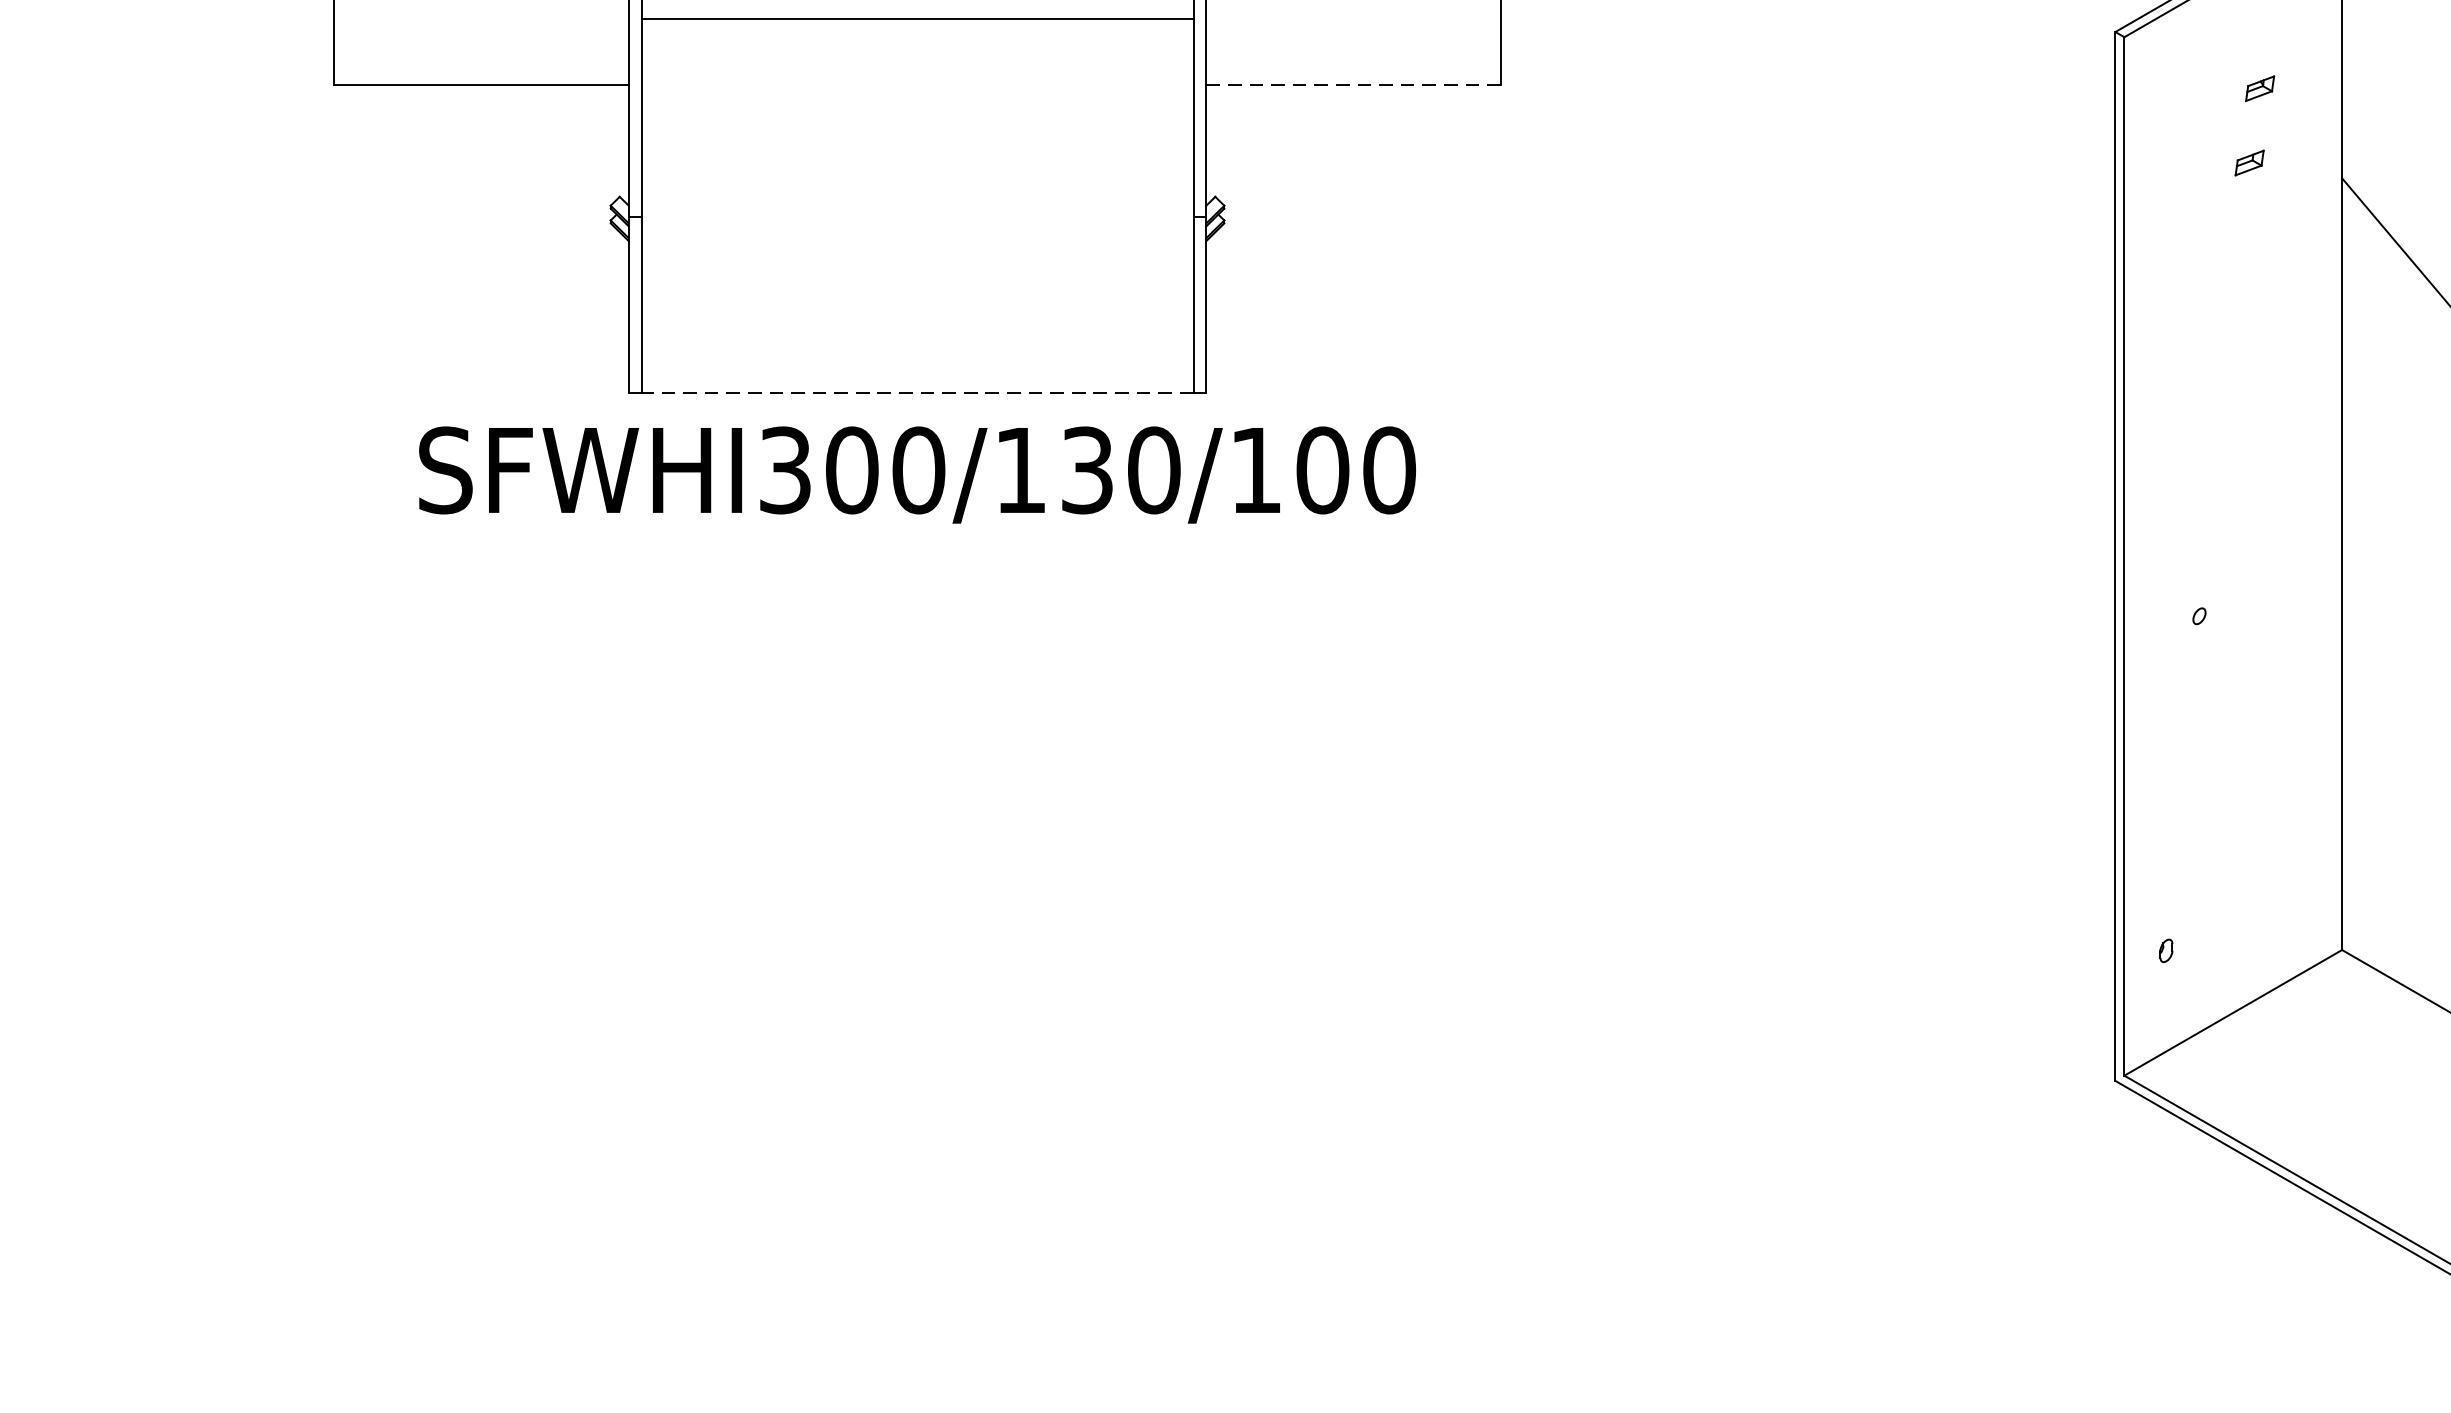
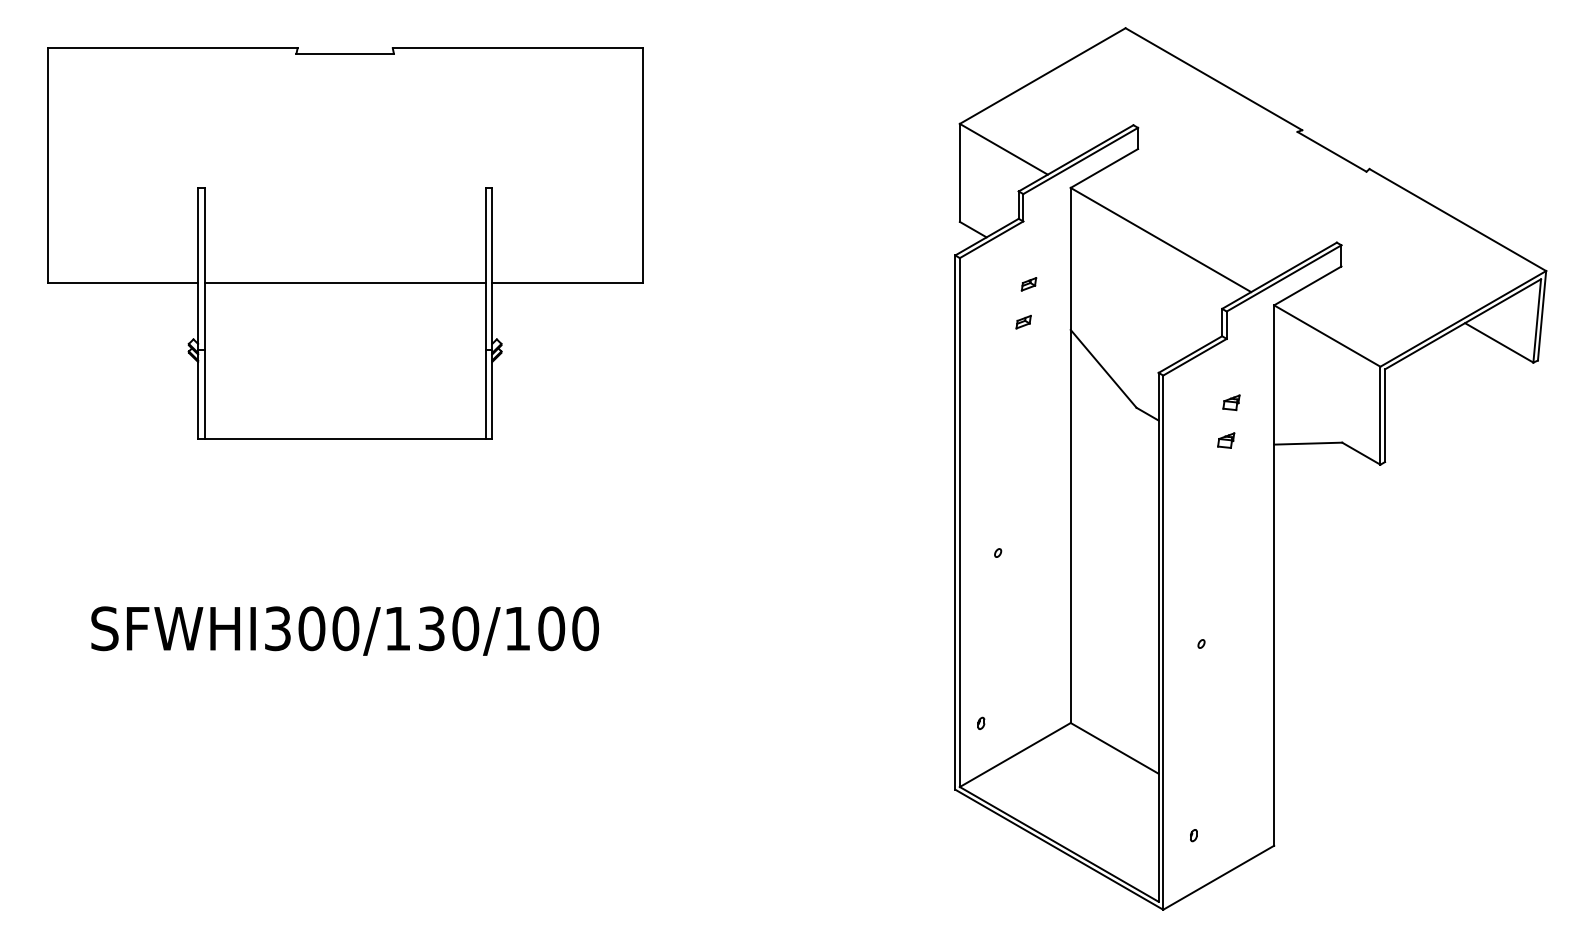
line: (916, 18) -> (344, 282), moved
line: (1354, 85) -> (567, 282), dashed -> solid
line: (918, 393) -> (345, 439), dashed -> solid
text: (916, 473) -> (344, 630), moved

